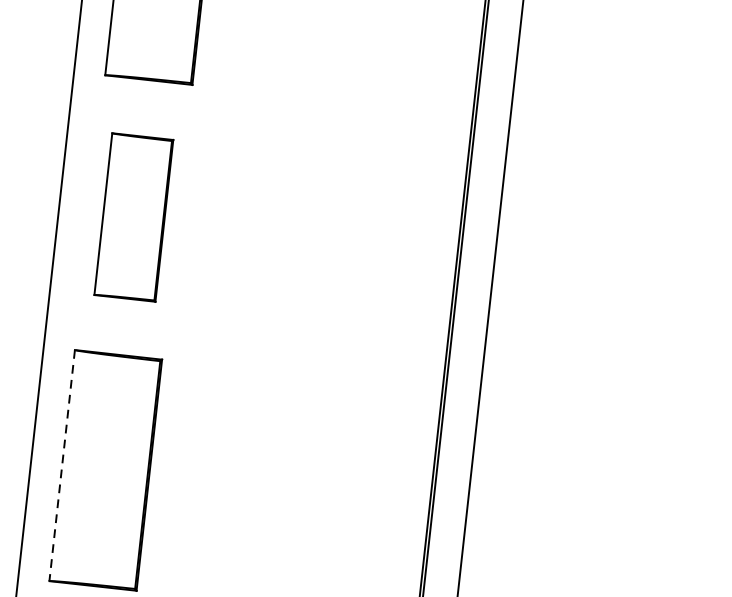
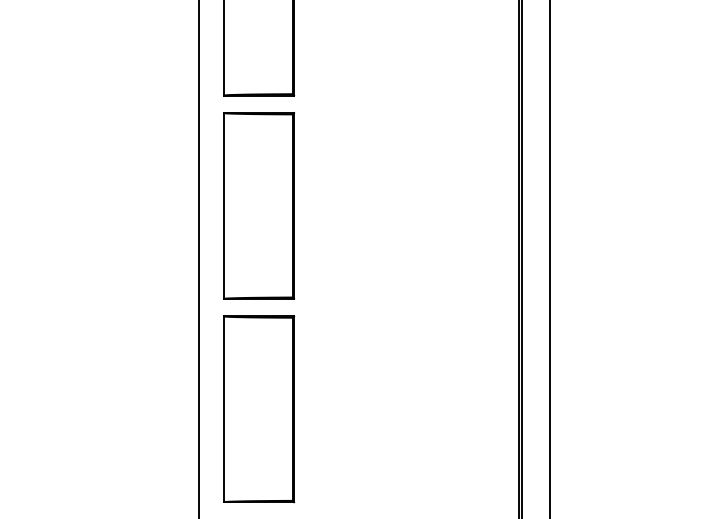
part: (134, 216) -> (259, 205), size x1.43
line: (61, 465) -> (223, 409), dashed -> solid

